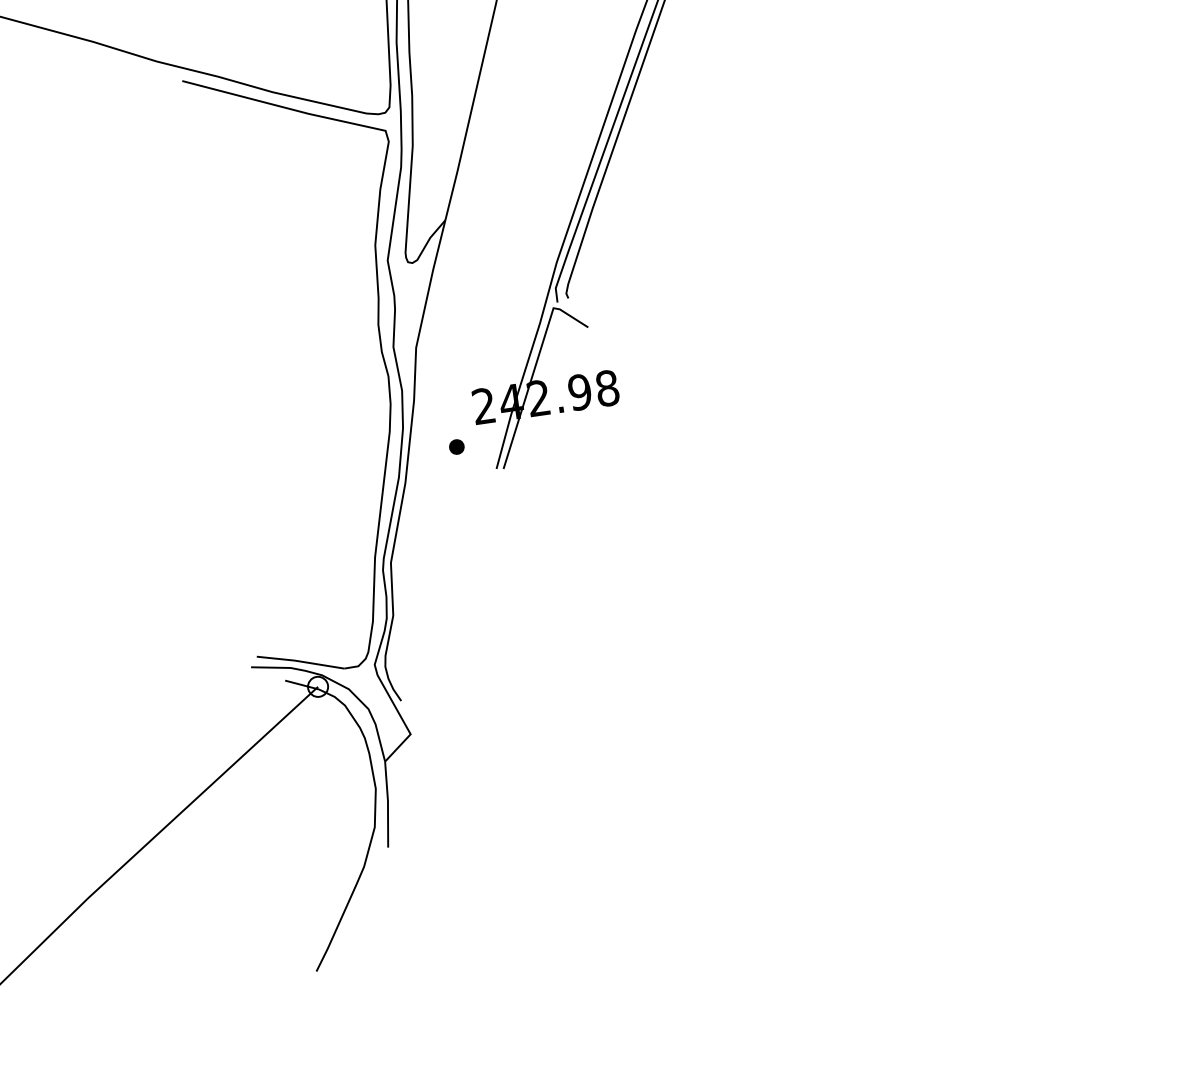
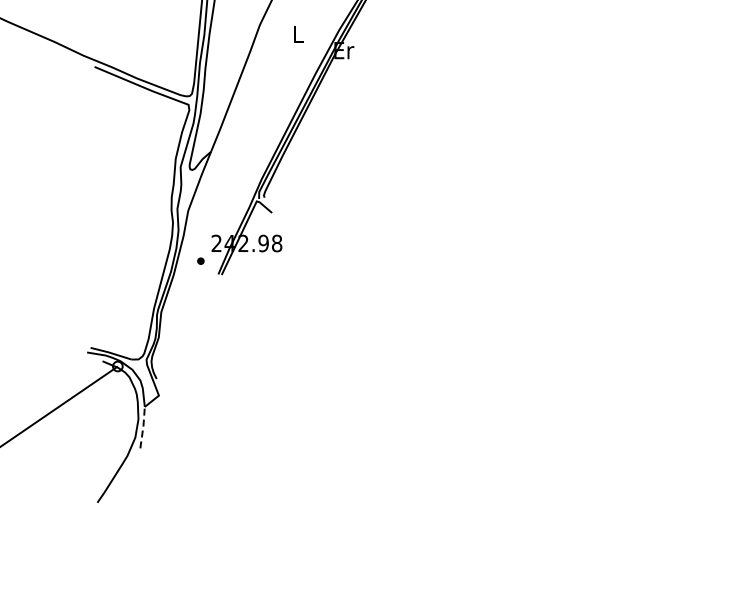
line: (388, 801) -> (143, 426), solid -> dashed

